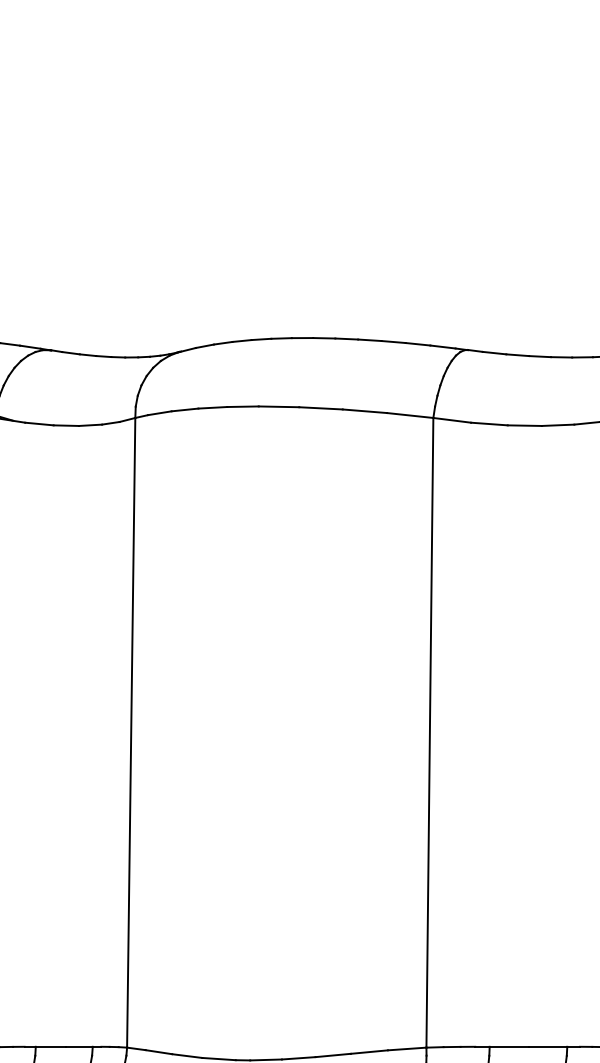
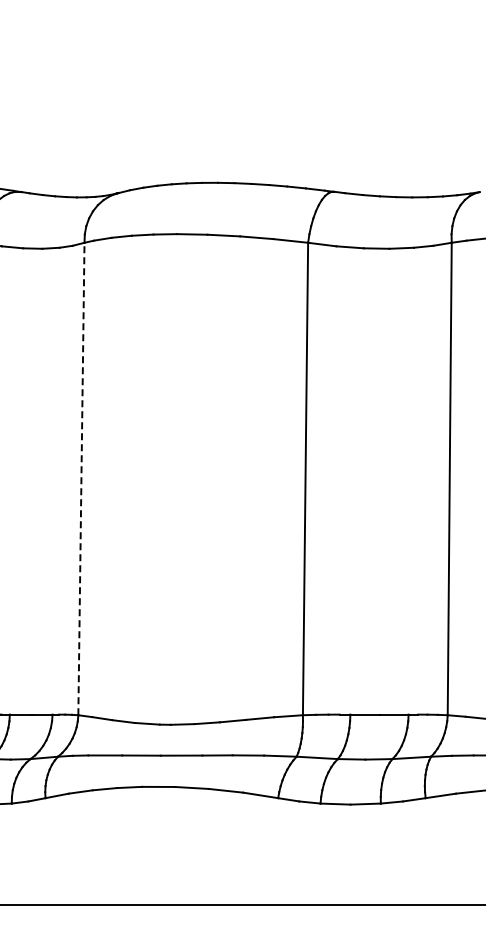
line: (131, 732) -> (81, 478), solid -> dashed

